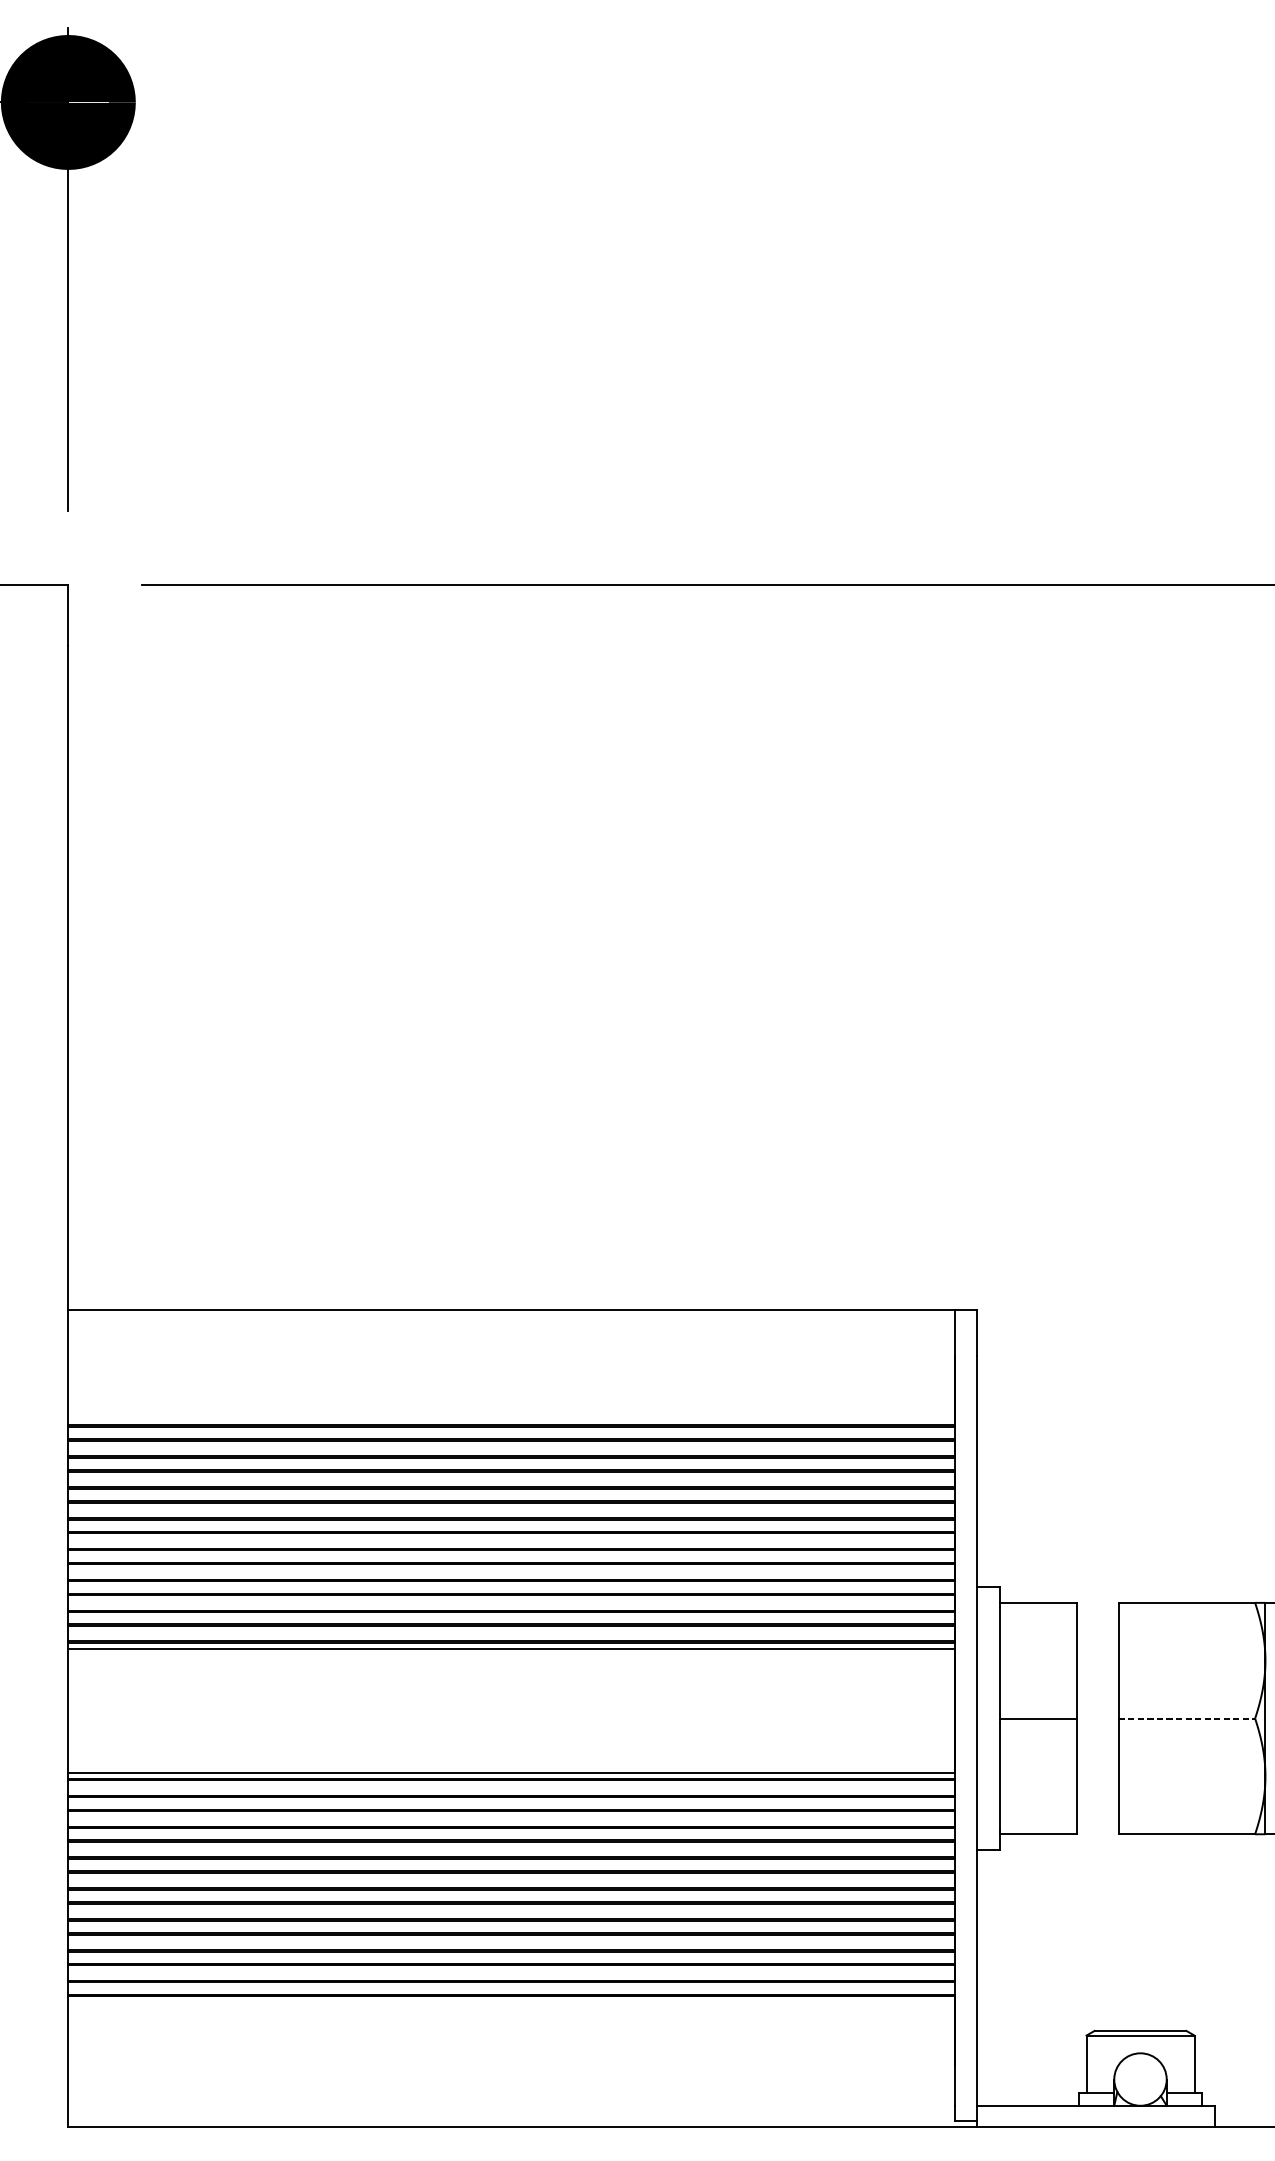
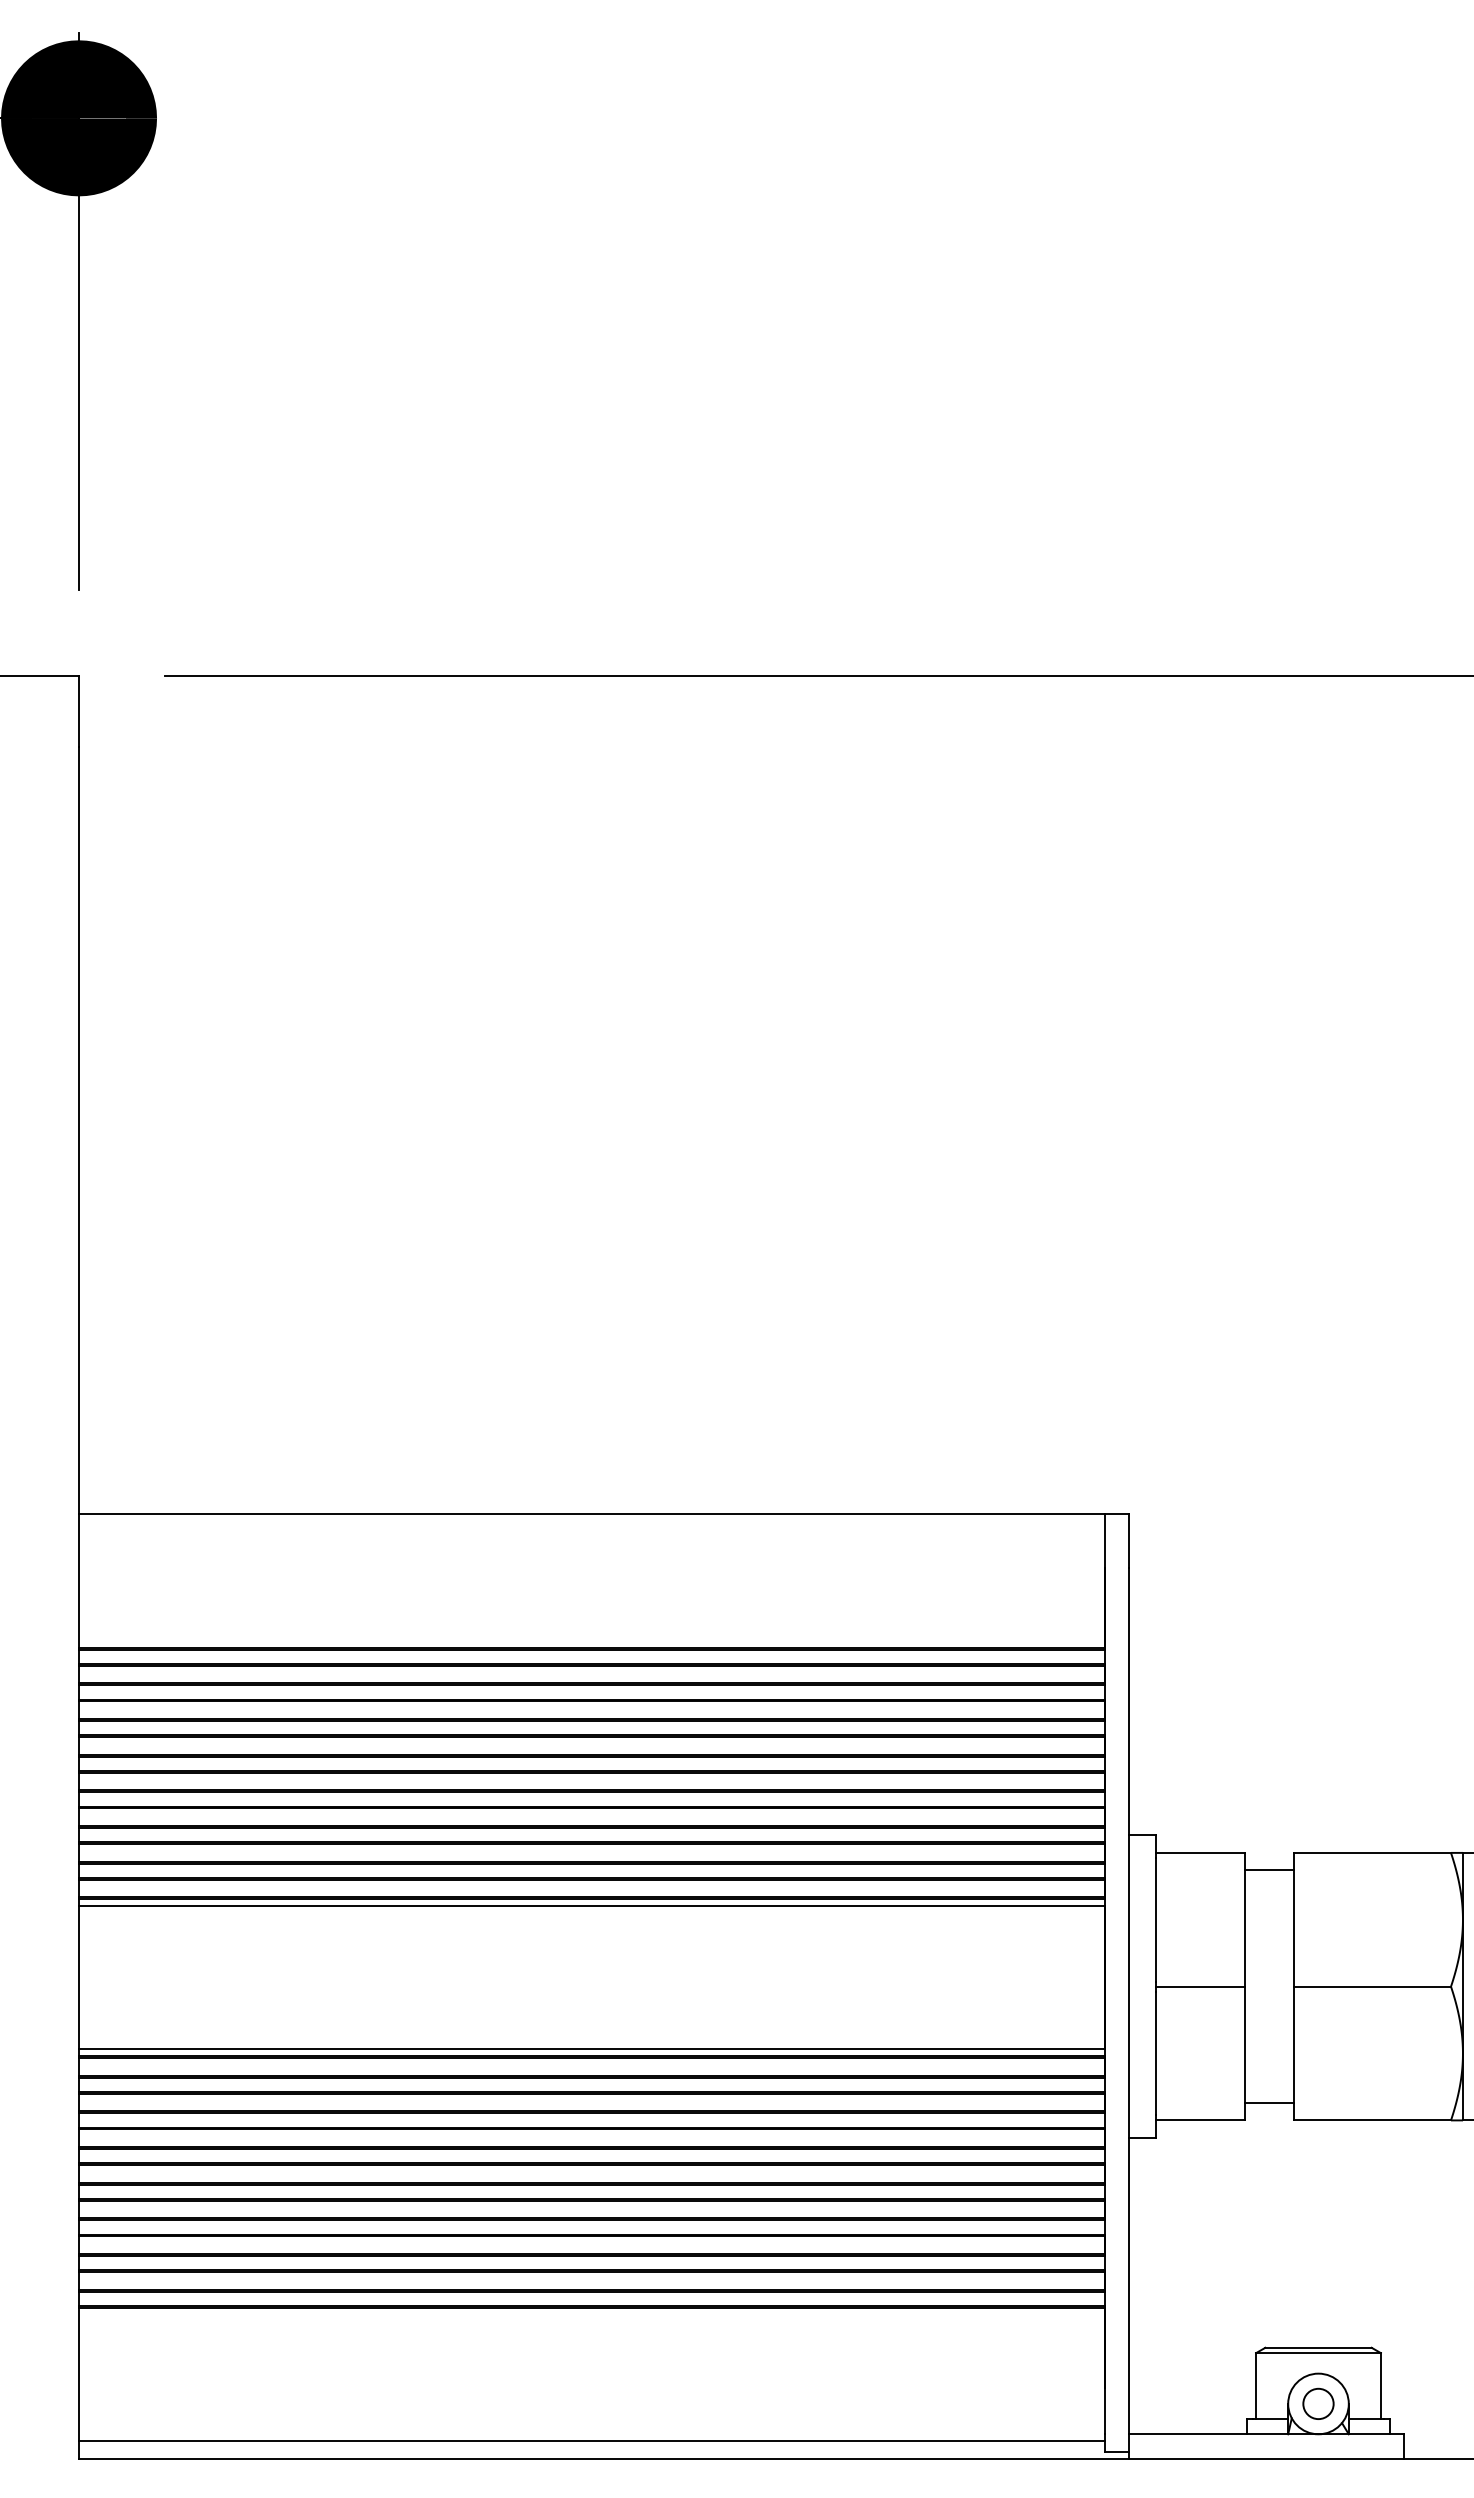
line: (1098, 1617) -> (1269, 1869), added
line: (1187, 1718) -> (1372, 1986), dashed -> solid
line: (1098, 1819) -> (1269, 2103), added
circle: (1140, 2079) -> (1318, 2403), added
line: (511, 2112) -> (591, 2441), added

